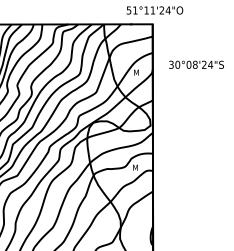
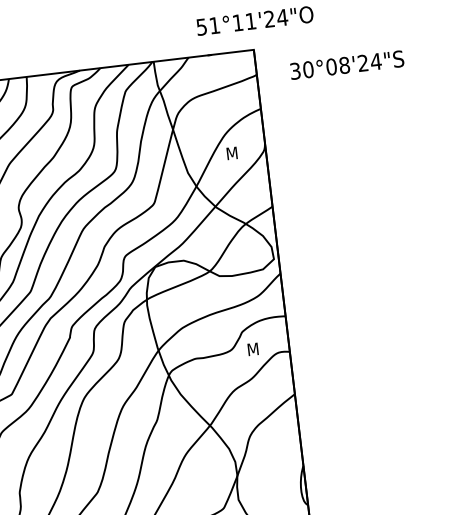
text: (196, 64) -> (346, 64), moved

